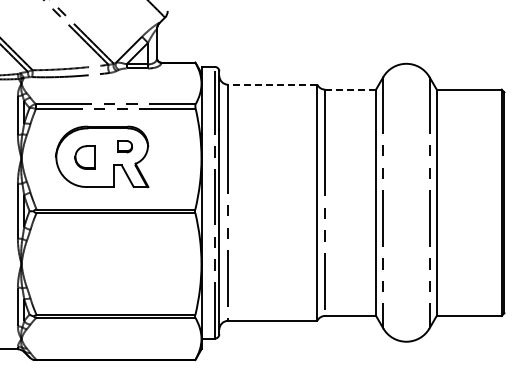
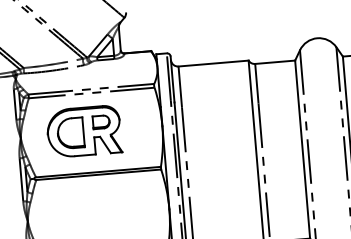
line: (272, 84) -> (213, 63), dashed -> solid
line: (350, 89) -> (275, 62), dashed -> solid
part: (124, 146) -> (101, 121), size x1.43
part: (84, 157) -> (70, 133), size x1.67

